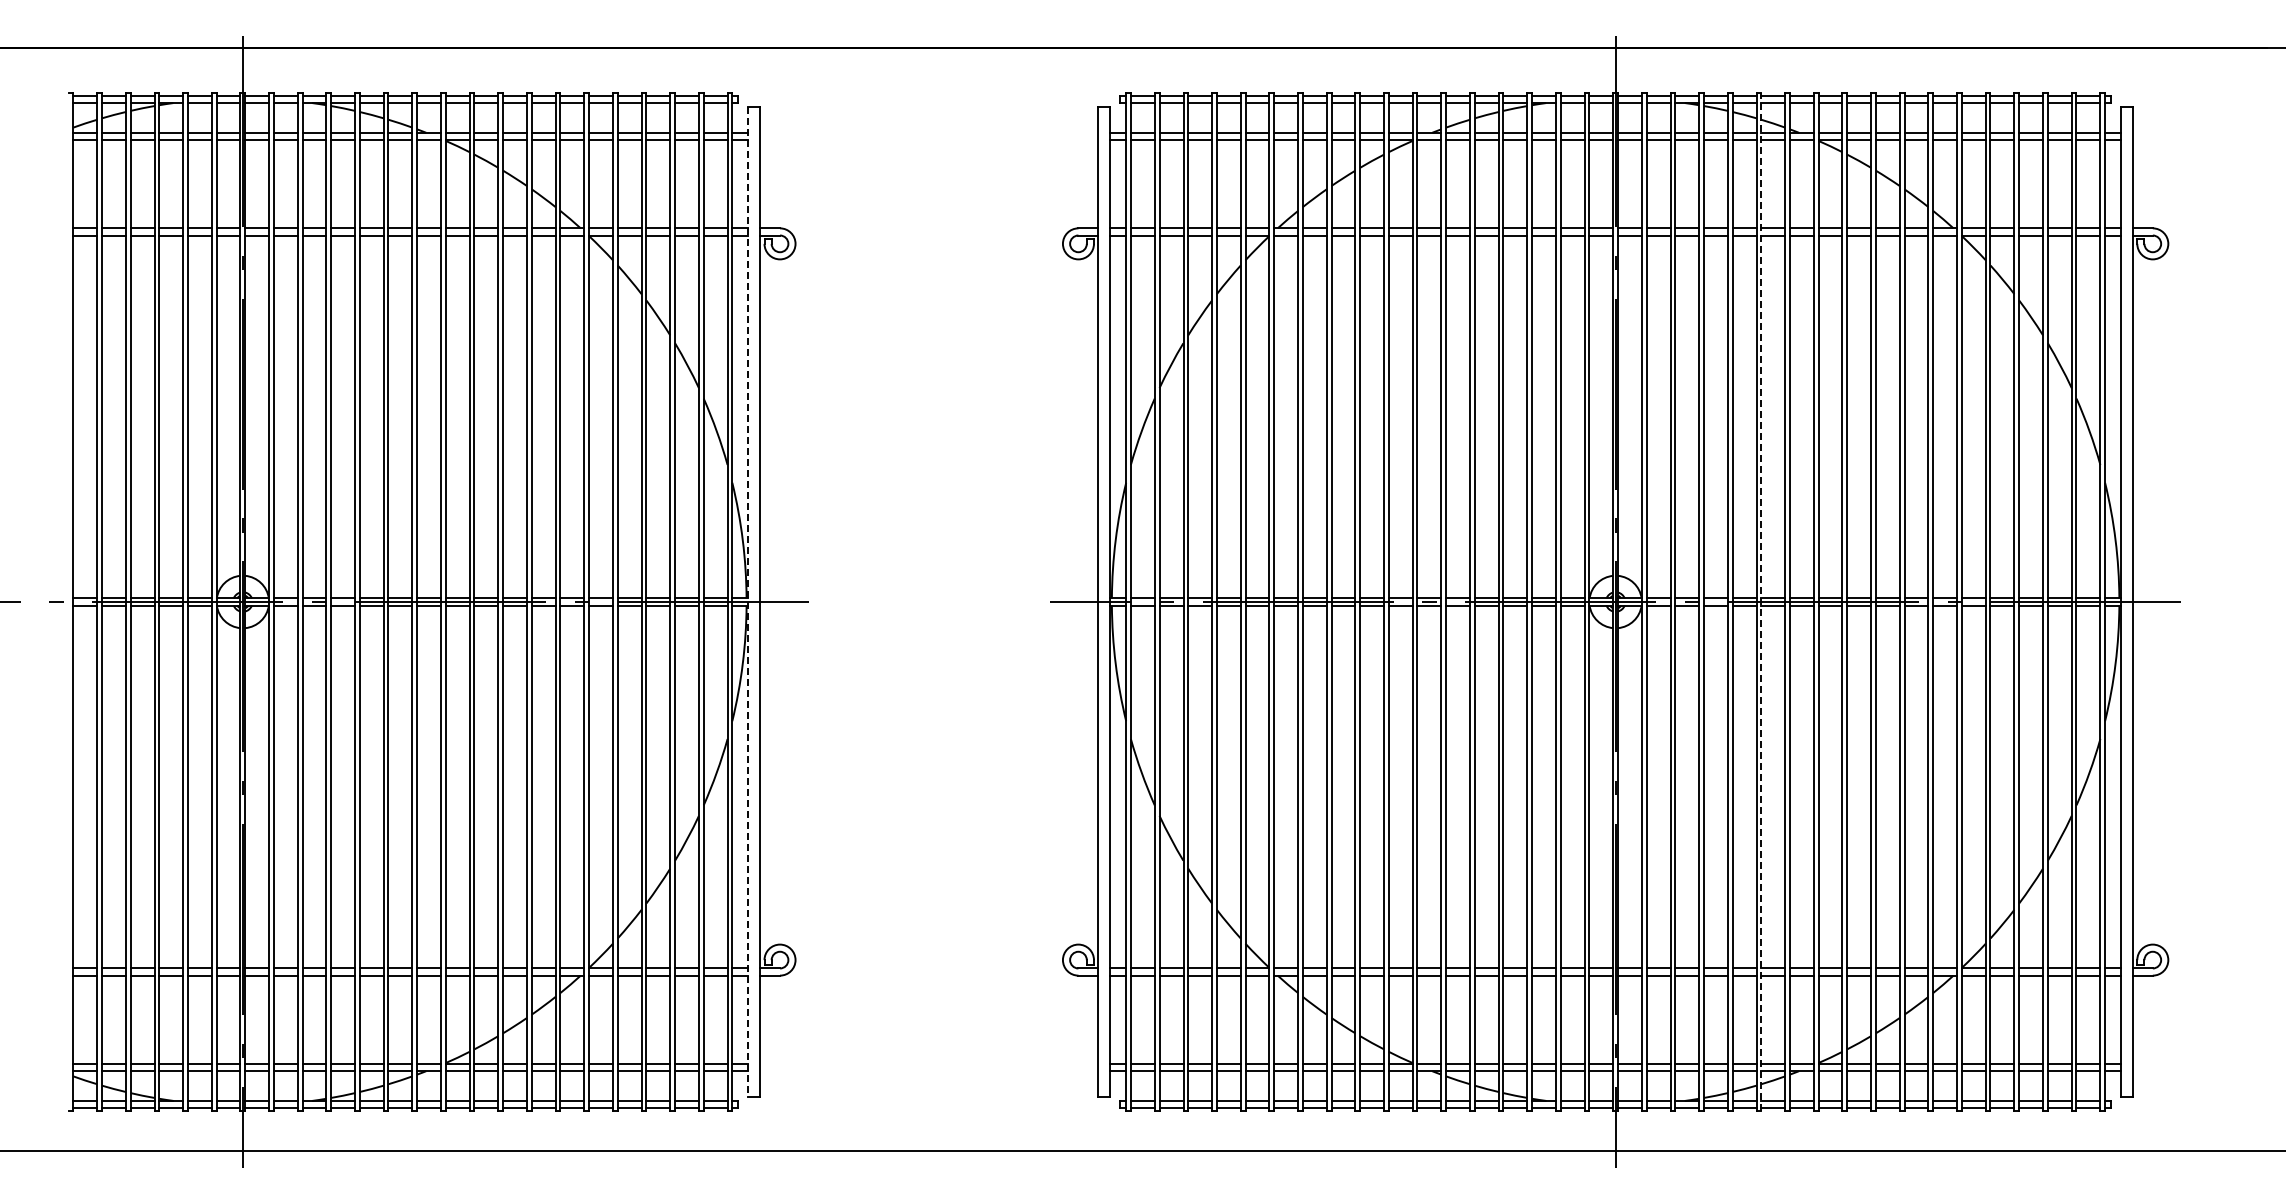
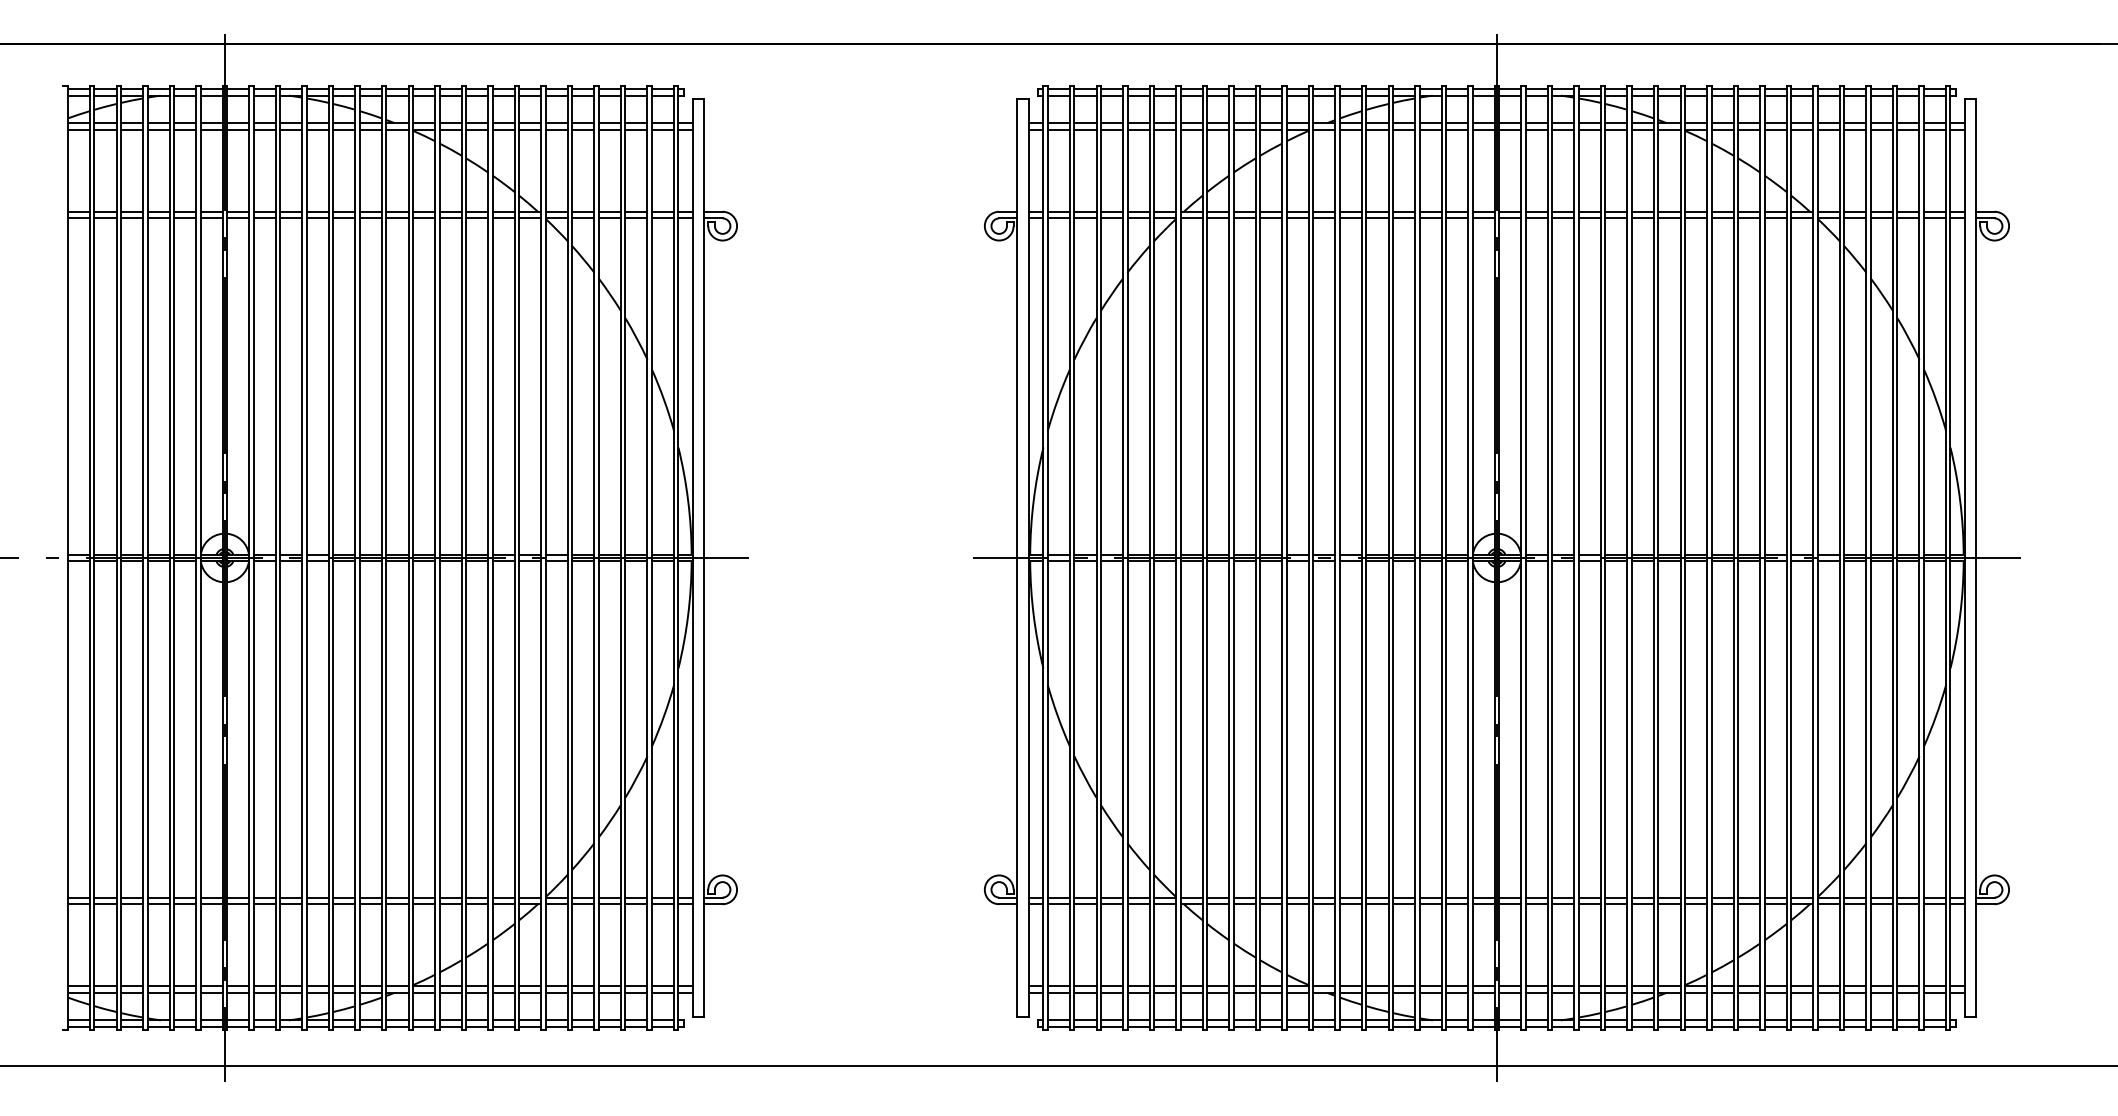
line: (1761, 601) -> (1632, 557), dashed -> solid
line: (748, 602) -> (693, 558), dashed -> solid

